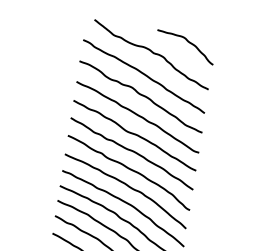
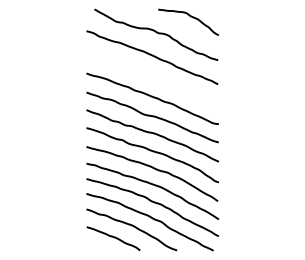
curve: (142, 96) -> (153, 77), removed

